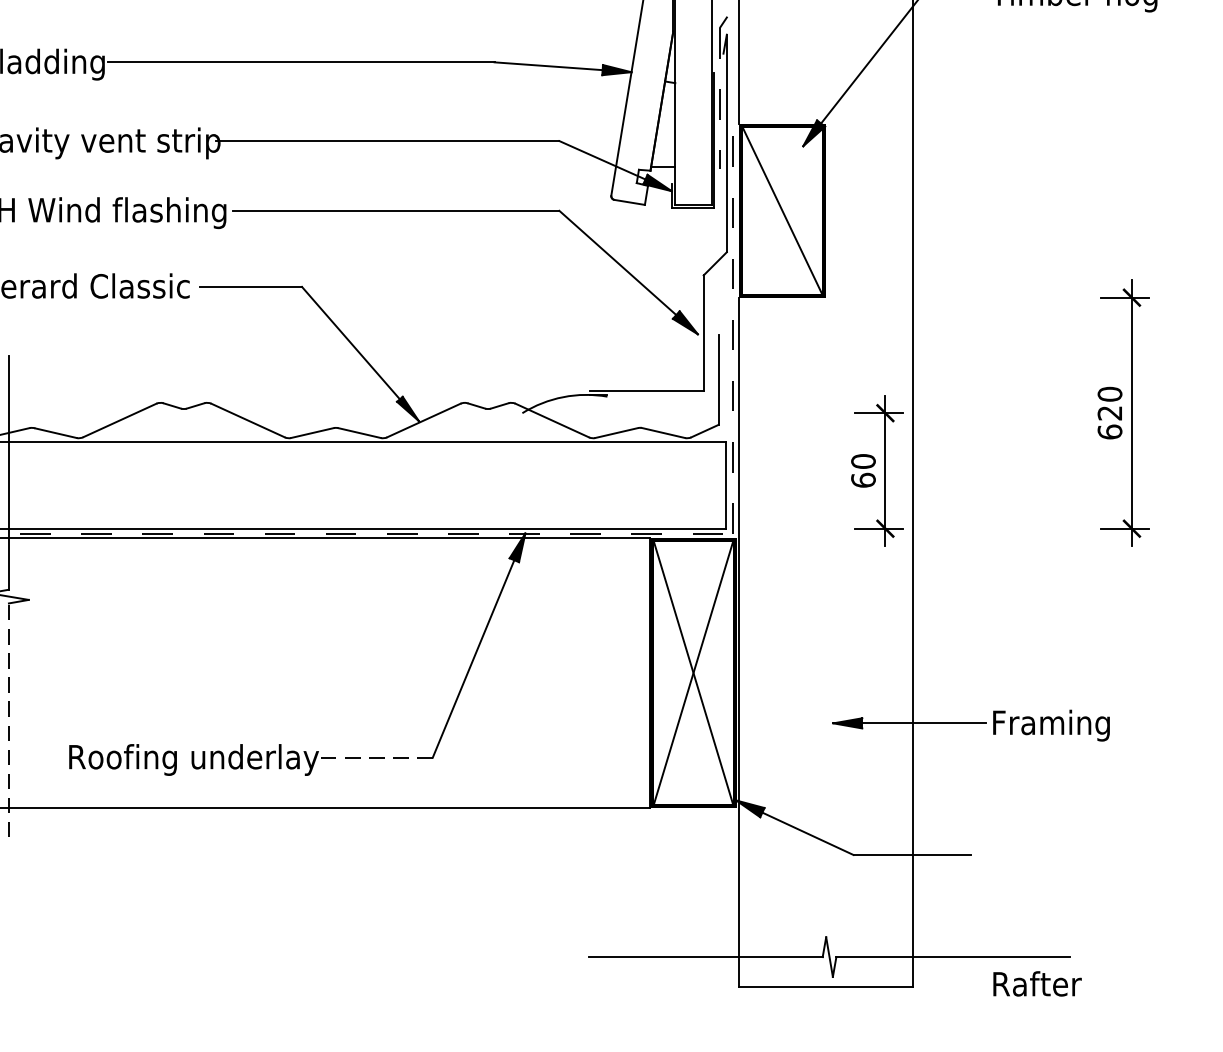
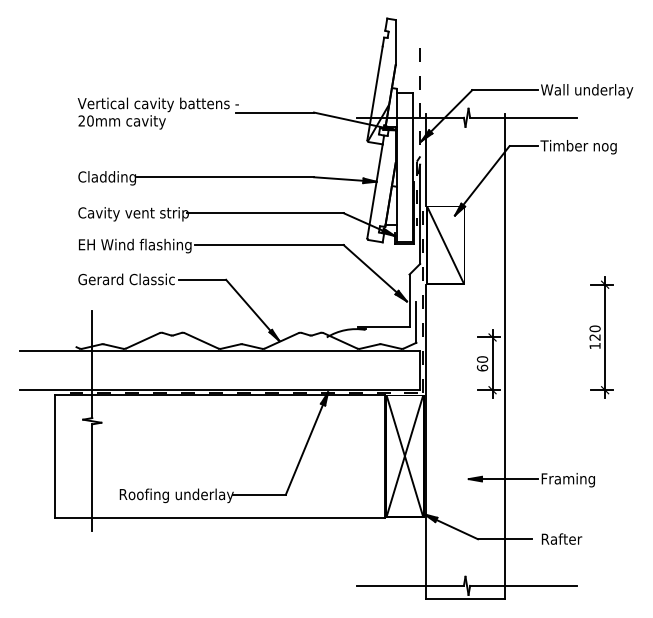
text: (1108, 430) -> (594, 345), 620 -> 120
line: (9, 719) -> (92, 477), dashed -> solid
line: (375, 757) -> (259, 494), dashed -> solid
text: (1036, 982) -> (561, 538), moved

